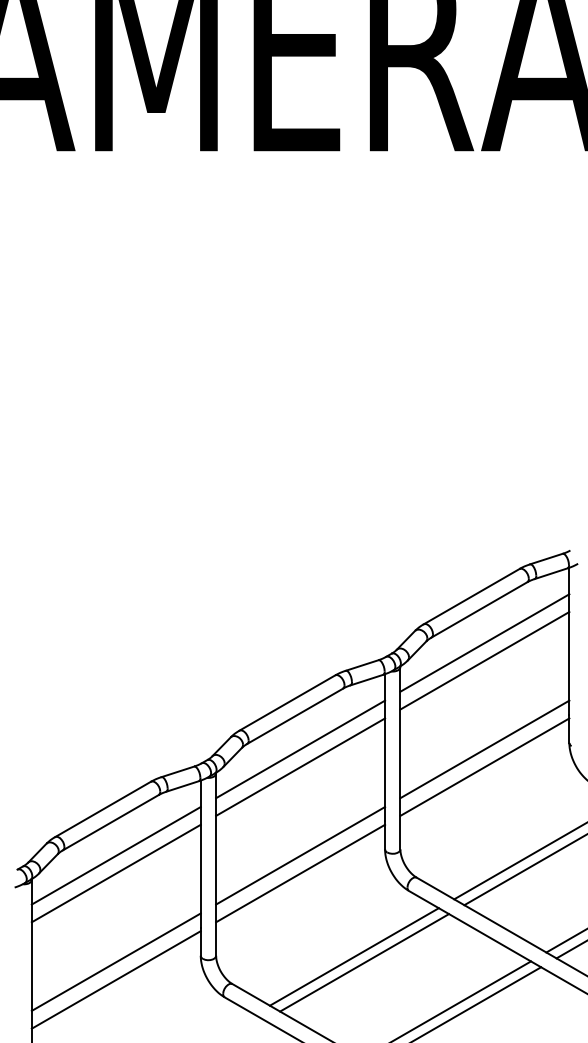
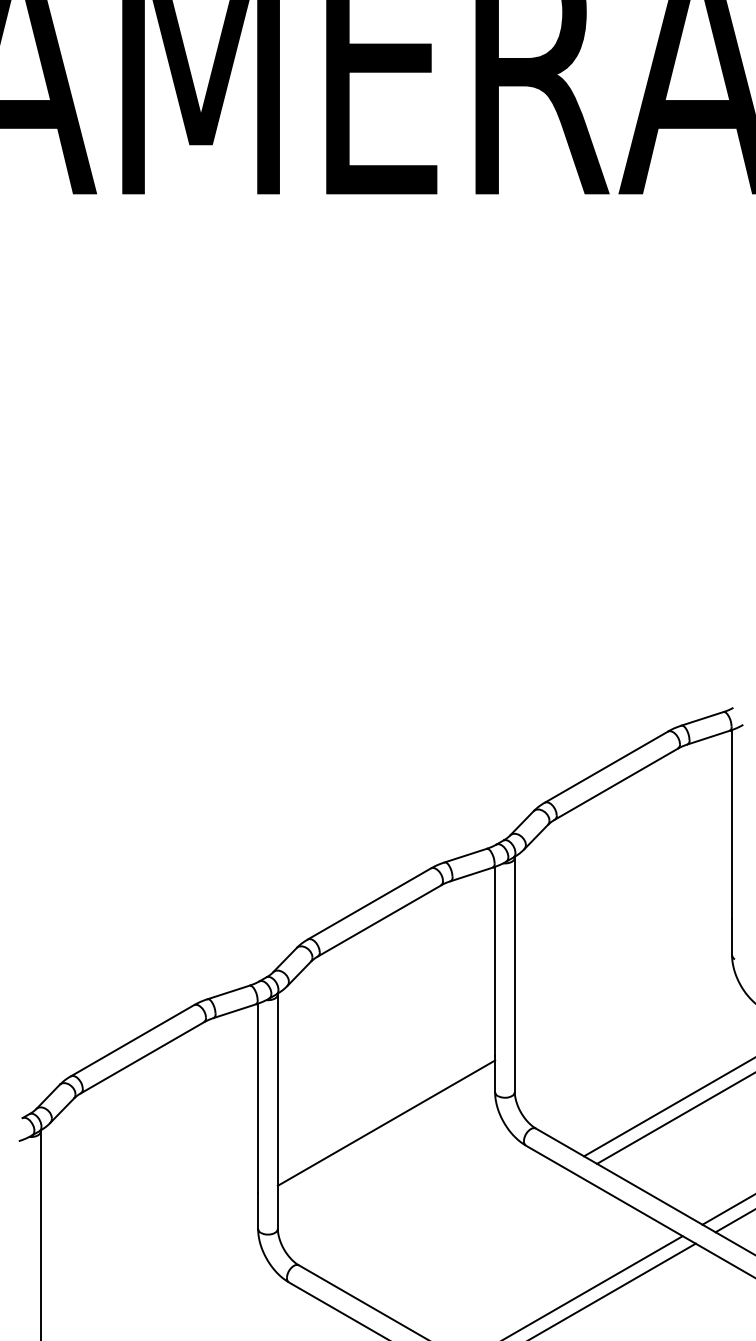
line: (484, 642) -> (623, 826), removed
line: (484, 660) -> (623, 849), removed
line: (300, 749) -> (386, 963), removed
line: (484, 749) -> (623, 963), removed
line: (300, 767) -> (386, 986), removed
line: (484, 767) -> (623, 986), removed
line: (116, 855) -> (149, 1100), removed
line: (300, 855) -> (386, 1100), removed
line: (116, 873) -> (149, 1122), removed
line: (354, 957) -> (455, 1230), removed
line: (116, 961) -> (149, 1236), removed
line: (364, 962) -> (468, 1237), removed
line: (116, 979) -> (149, 1259), removed

